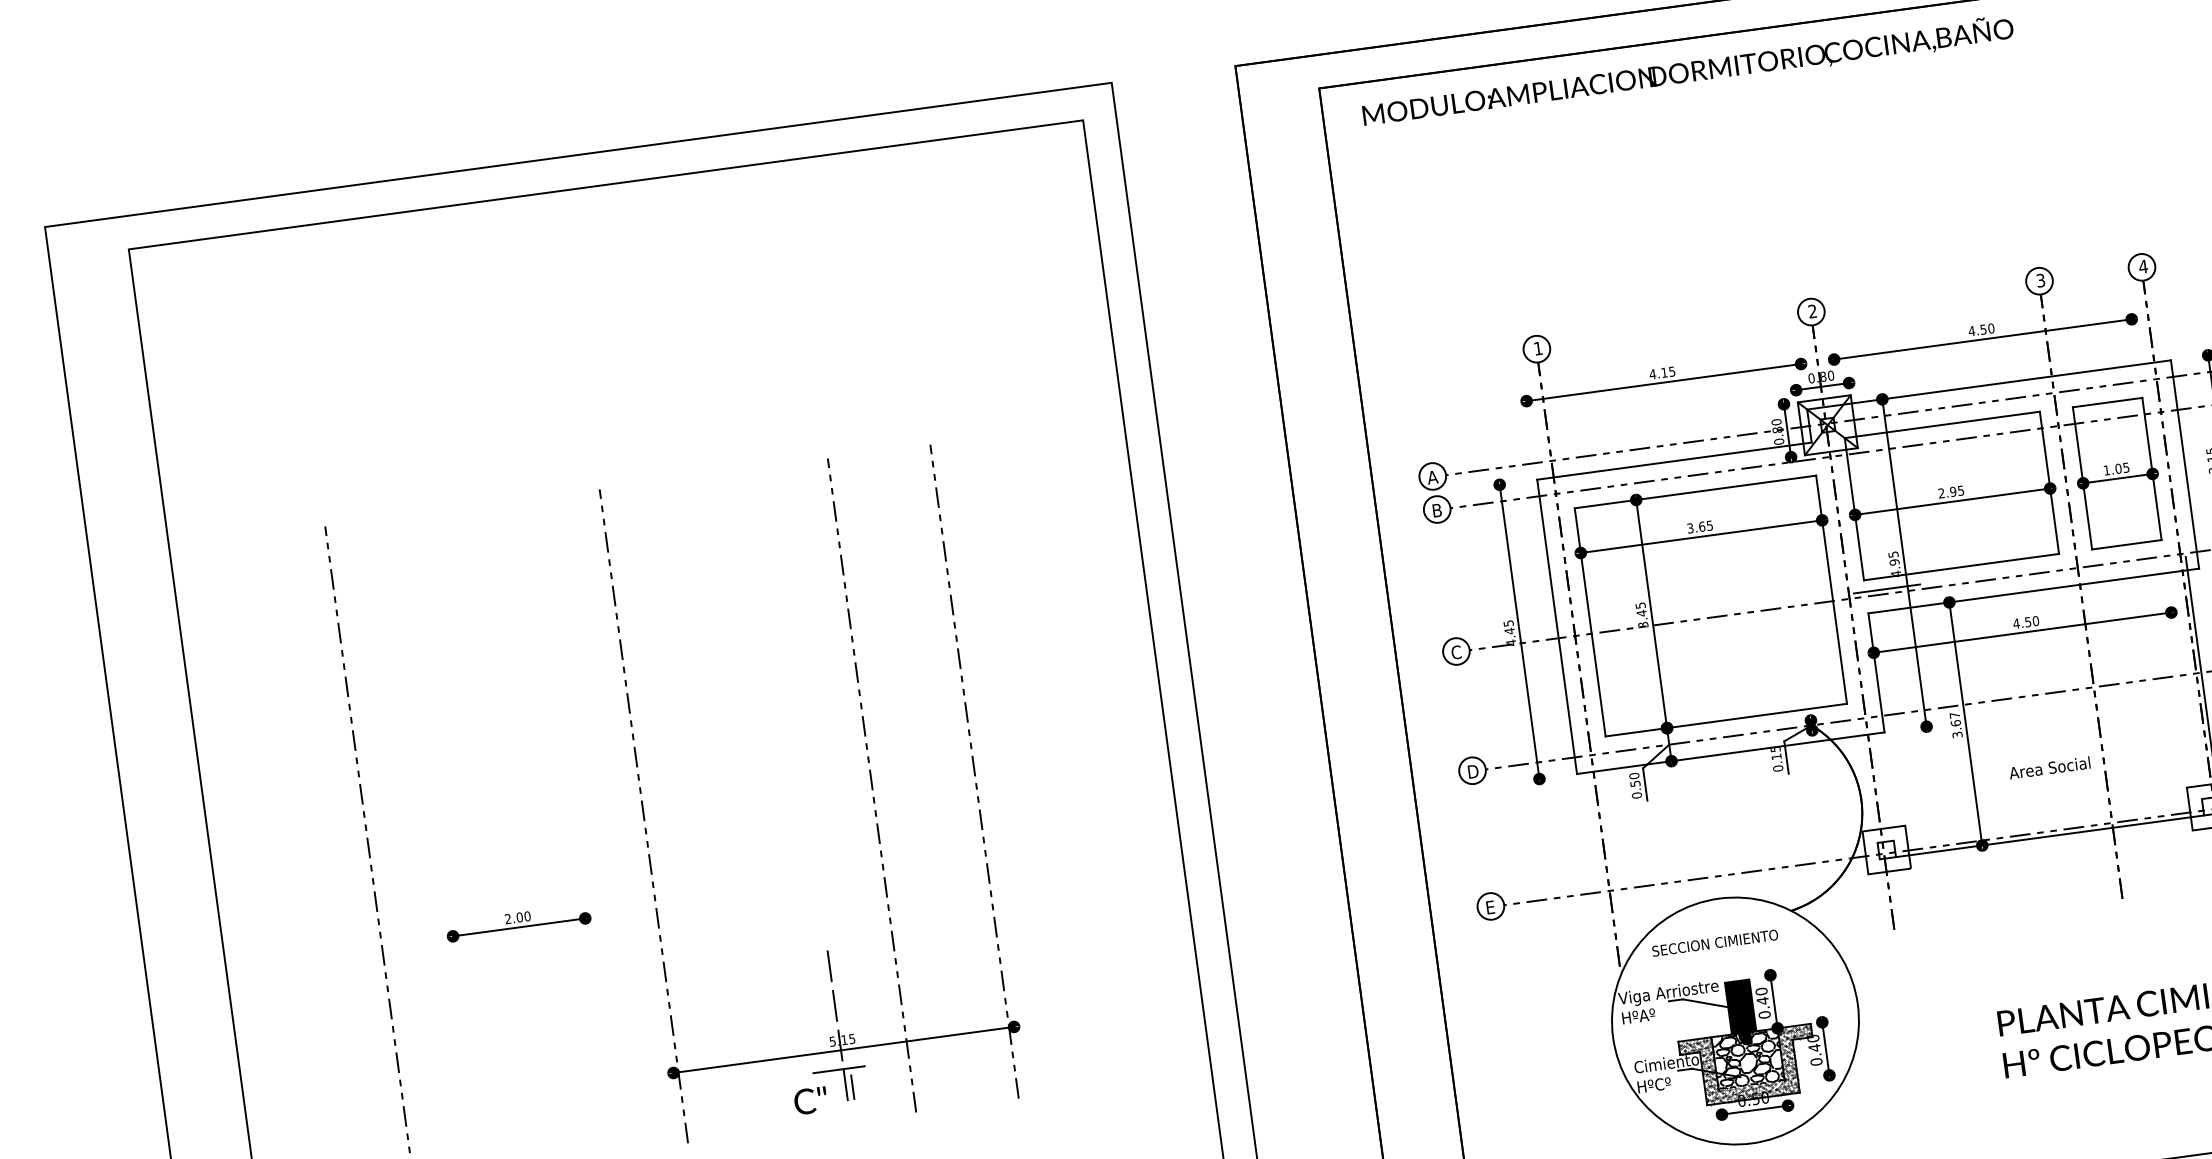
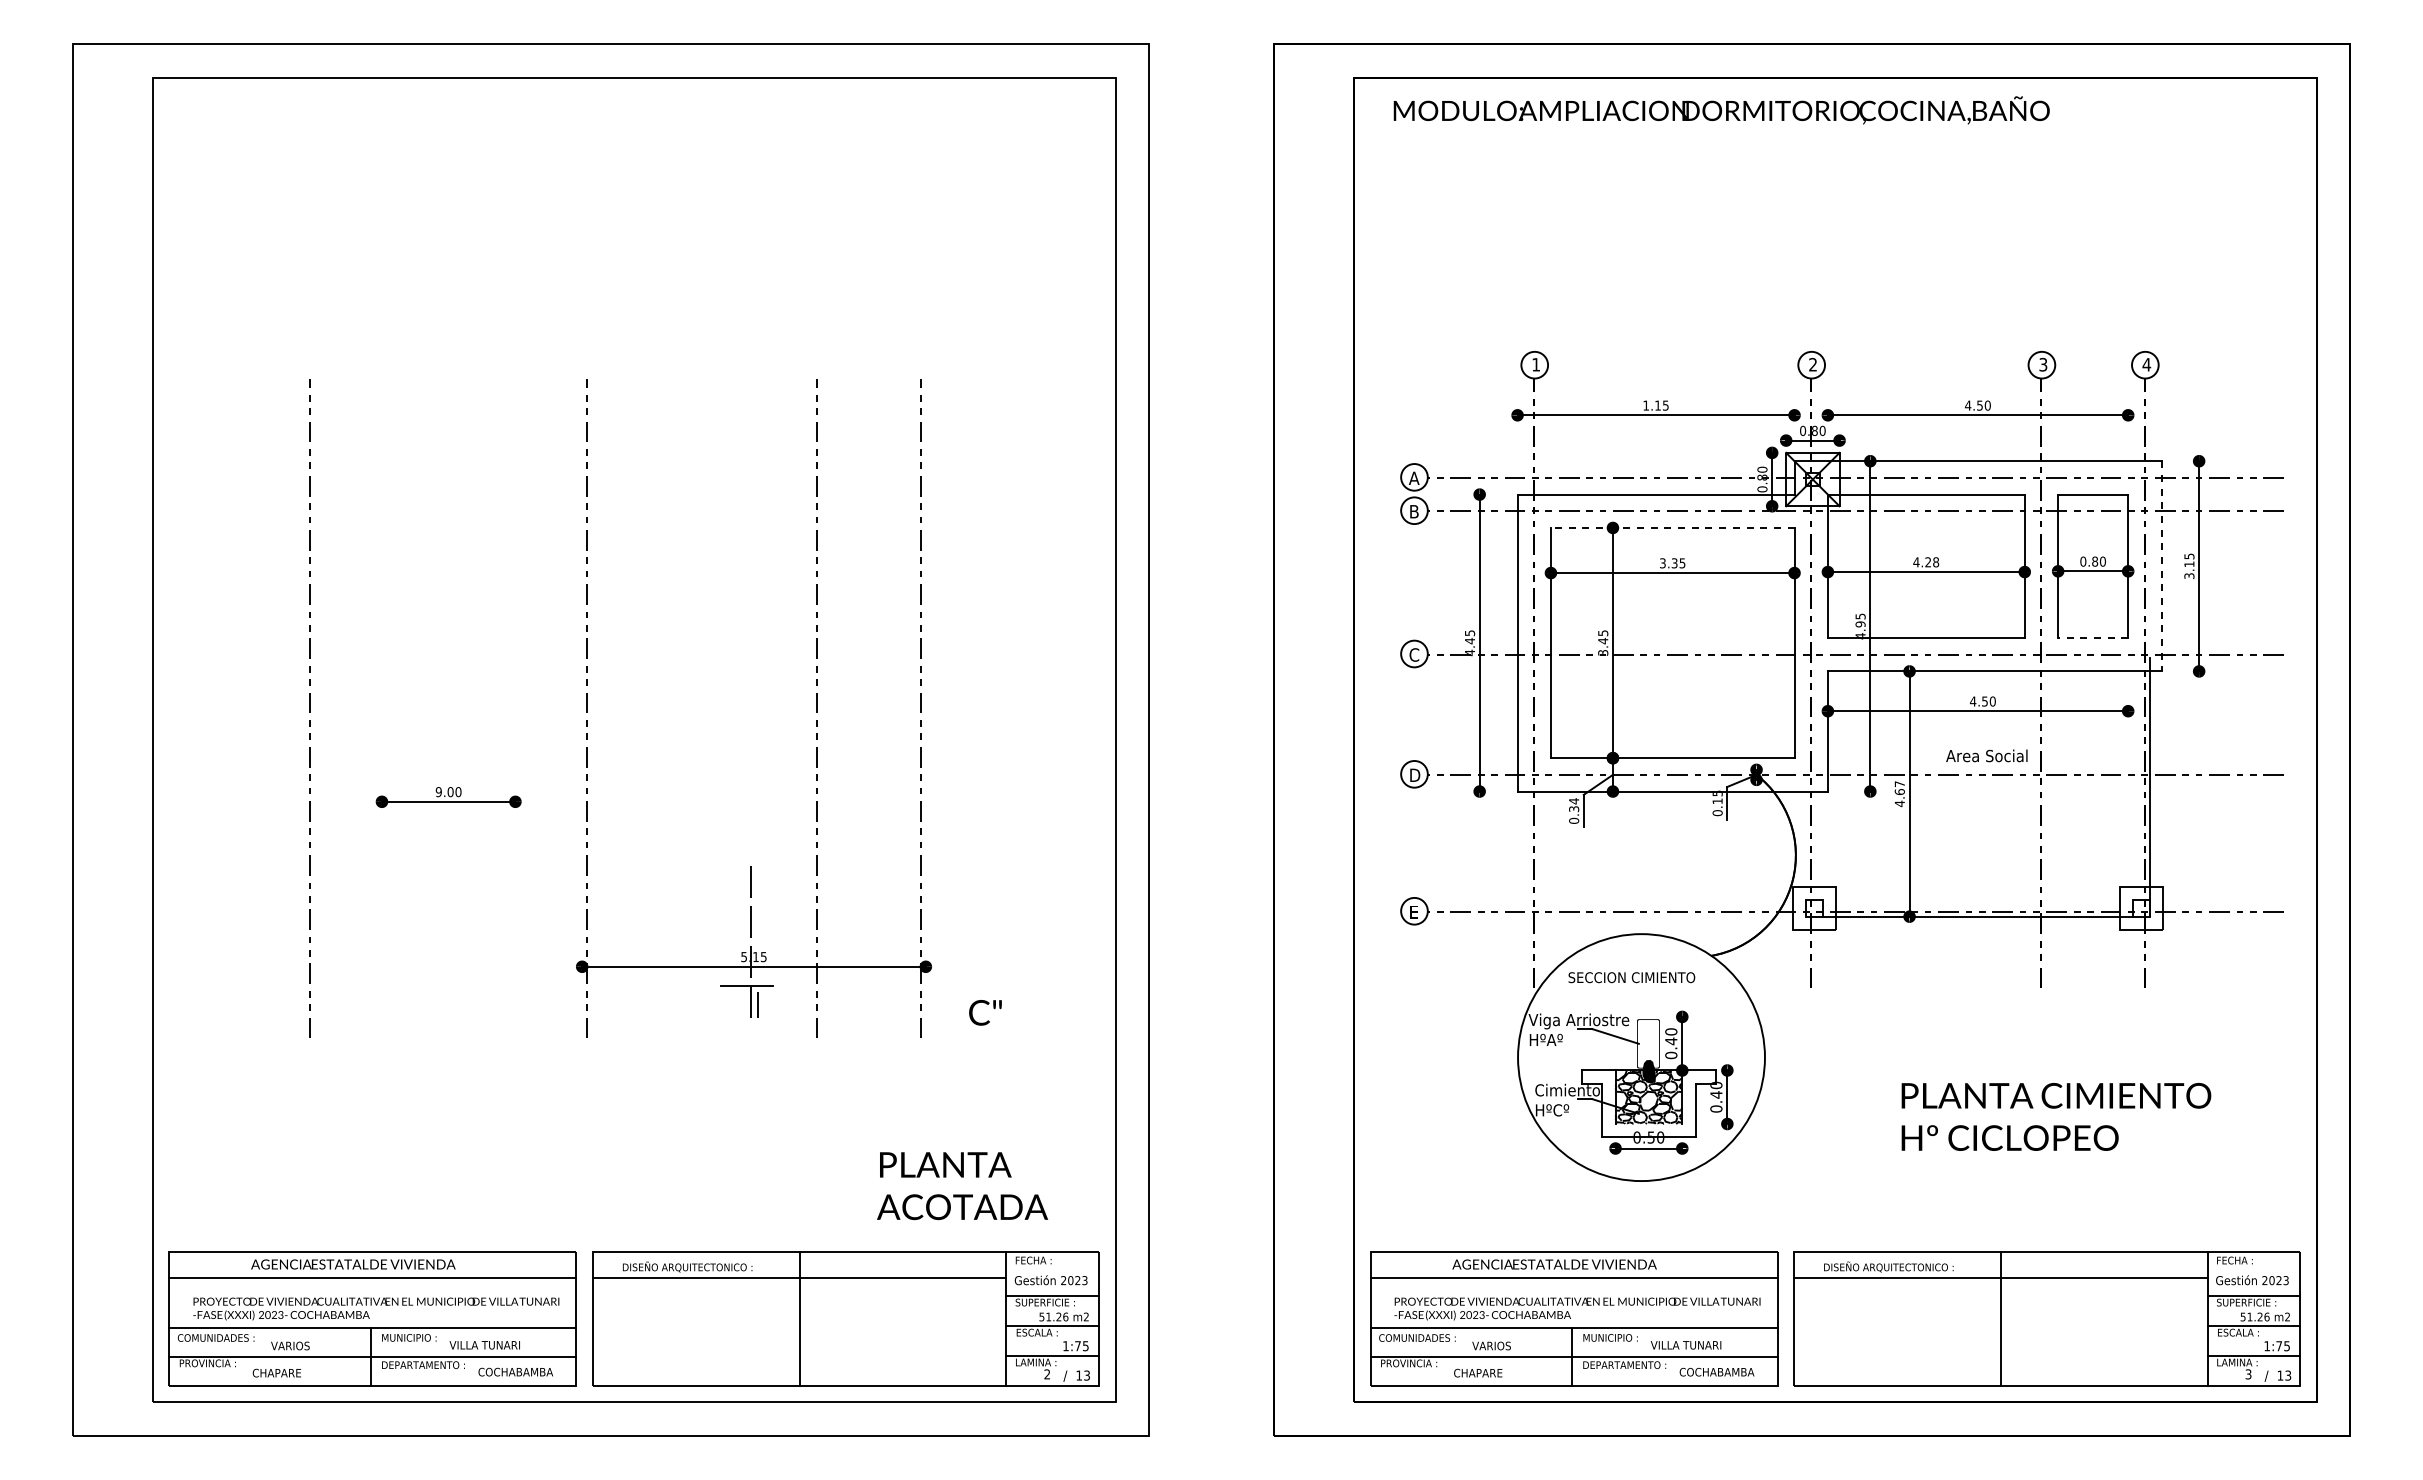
text: (1653, 374) -> (1646, 405), 4.15 -> 1.15
line: (2184, 464) -> (2161, 566), solid -> dashed
text: (2115, 468) -> (2092, 561), 1.05 -> 0.80
line: (1695, 491) -> (1672, 527), solid -> dashed
text: (1951, 492) -> (1926, 562), 2.95 -> 4.28
text: (1701, 526) -> (1674, 563), 3.65 -> 3.35
line: (2126, 545) -> (2092, 638), solid -> dashed
line: (1886, 588) -> (1849, 649), removed
text: (1957, 734) -> (1899, 803), 3.67 -> 4.67
text: (2049, 767) -> (1986, 755), moved
text: (1635, 779) -> (1574, 804), 0.50 -> 0.34
text: (507, 919) -> (438, 792), 2.00 -> 9.00
fill: (1740, 1006) -> (1648, 1043), removed
hatch: (1748, 1065) -> (1648, 1103), removed
text: (810, 1100) -> (985, 1012), moved

